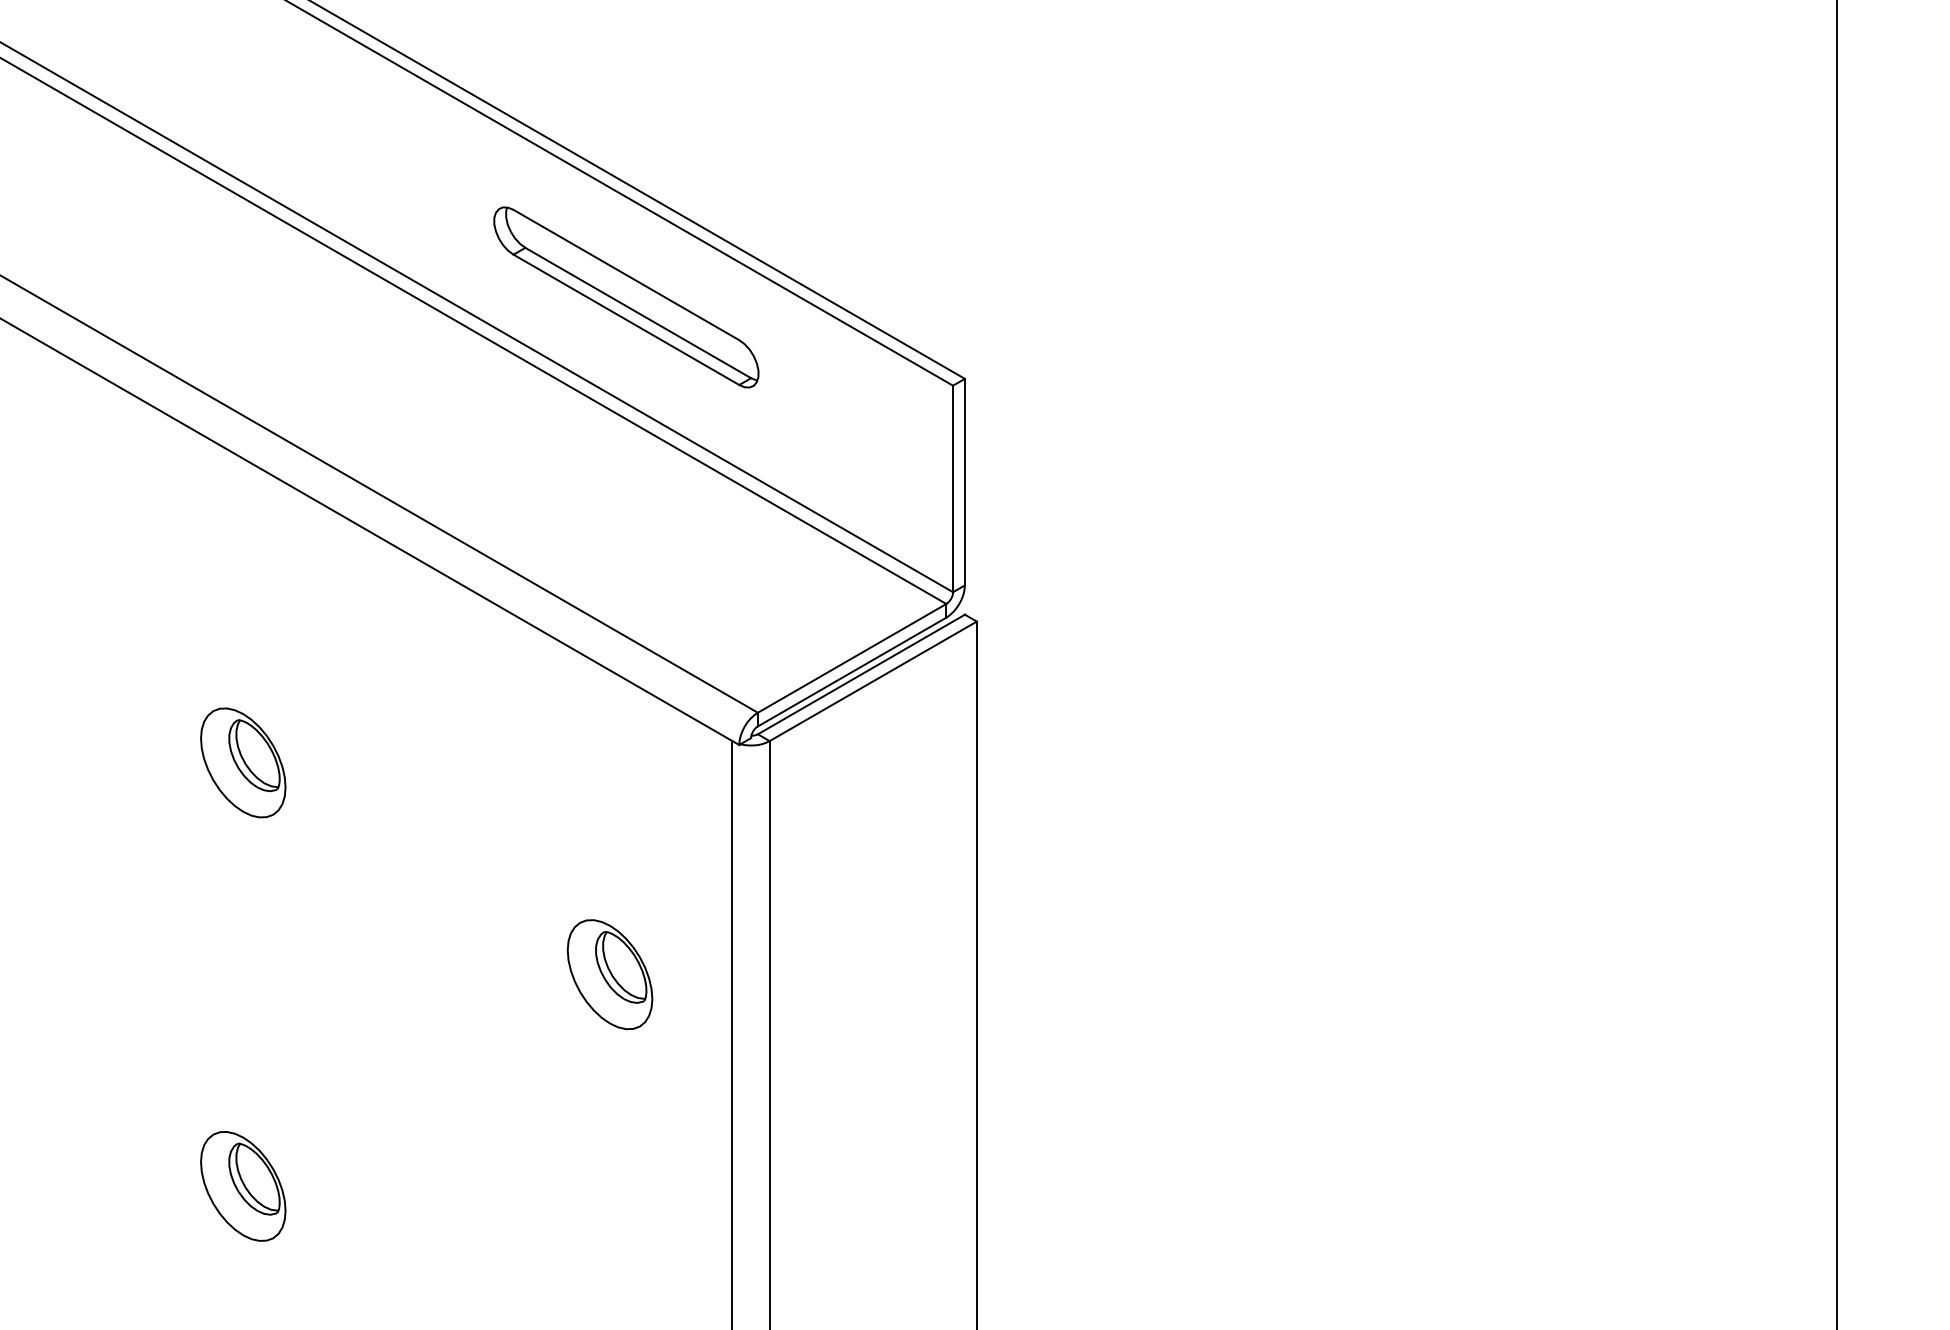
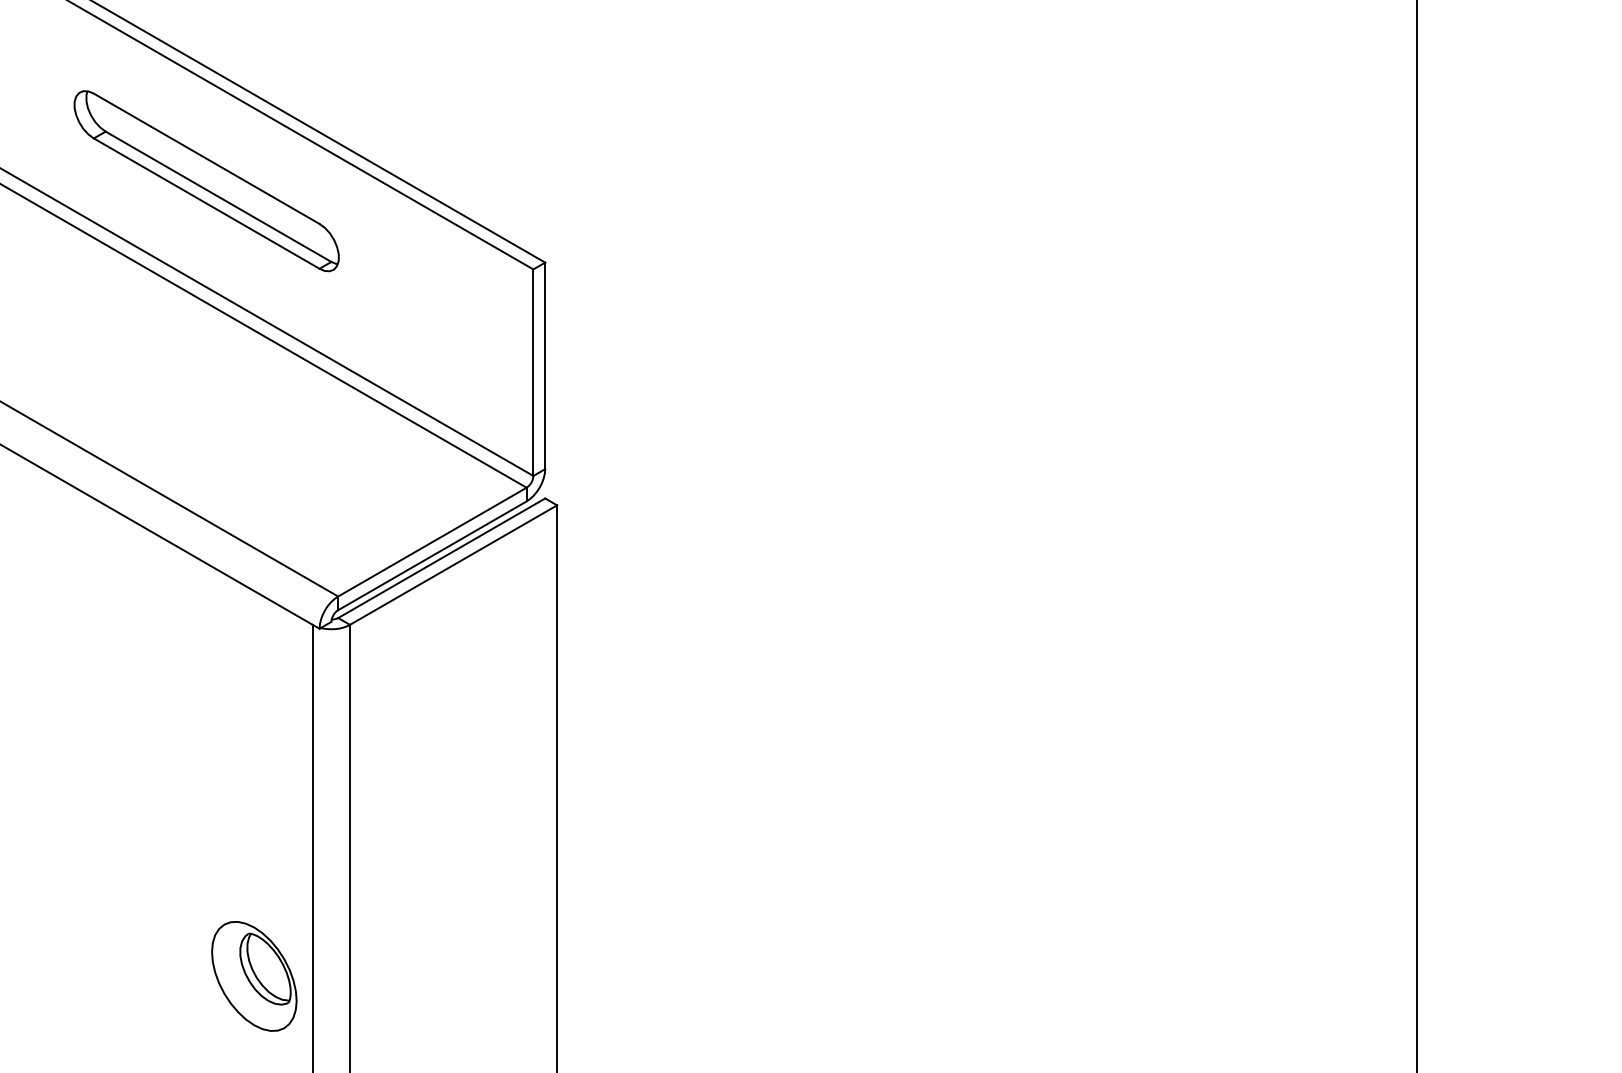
part: (609, 974) -> (253, 976), moved

